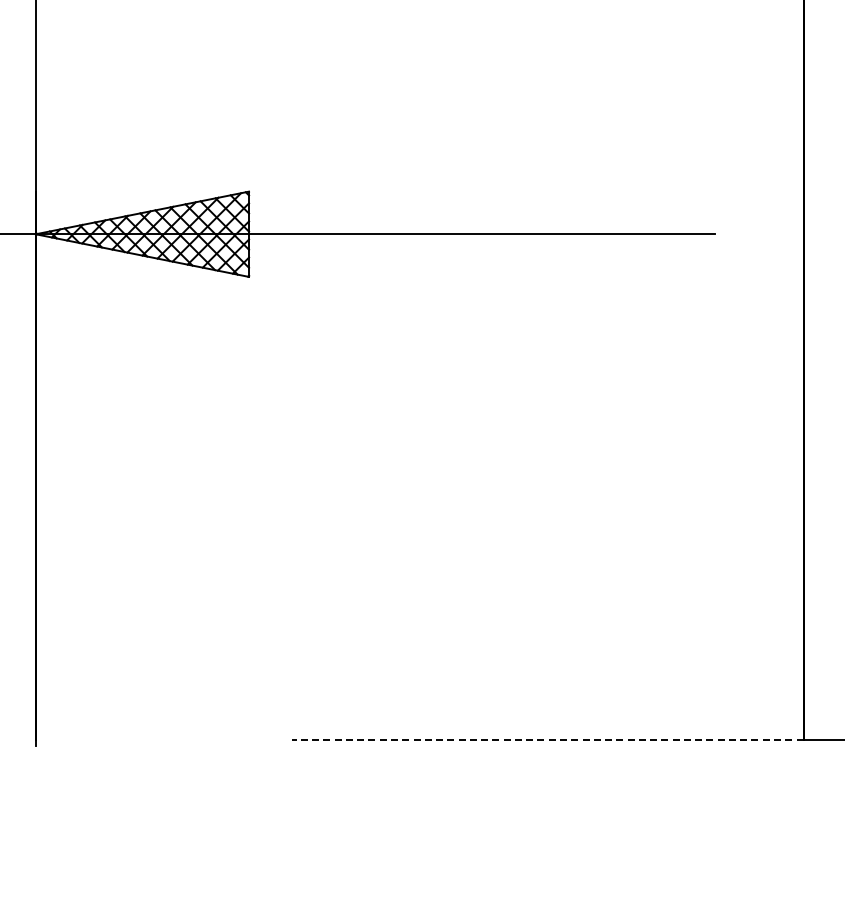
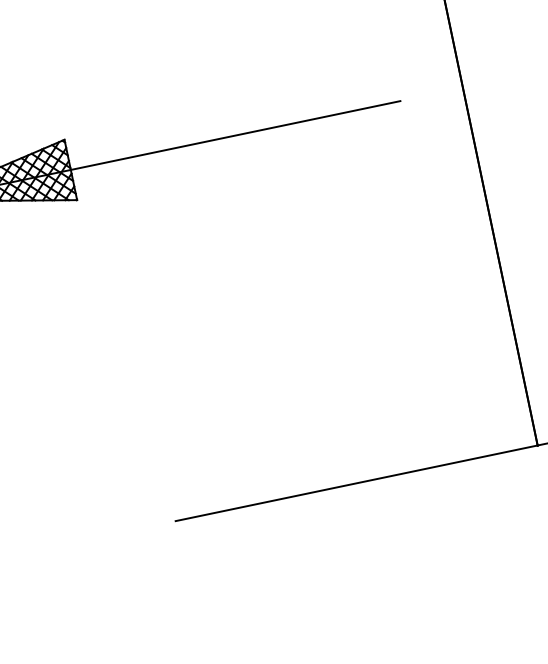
line: (547, 739) -> (356, 483), dashed -> solid

